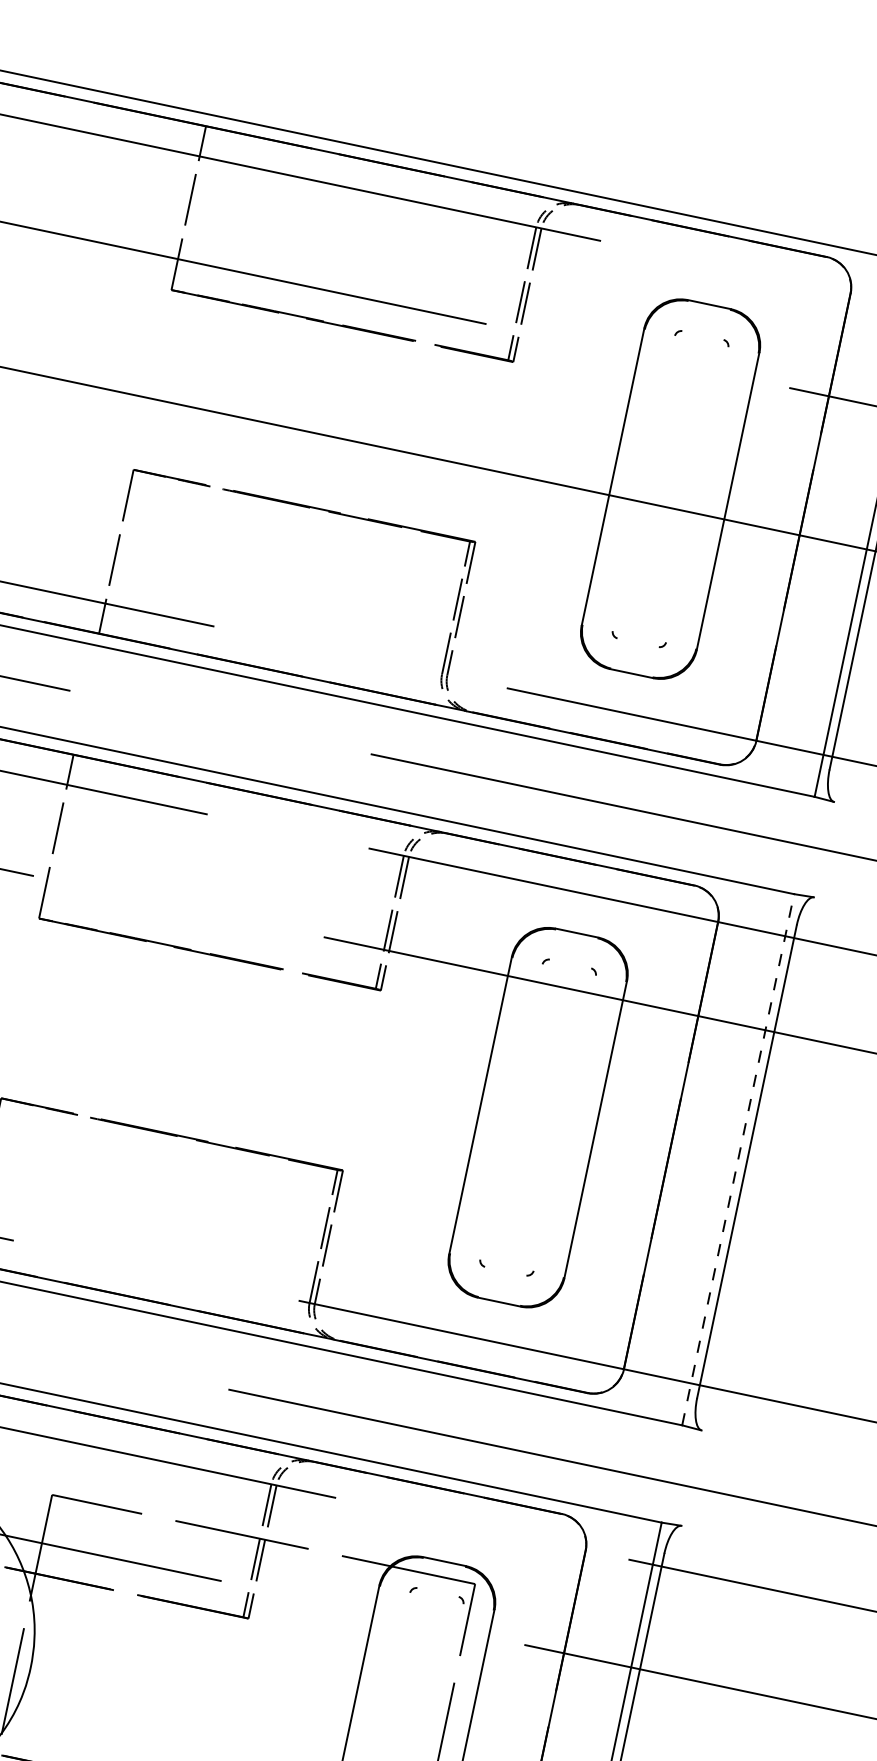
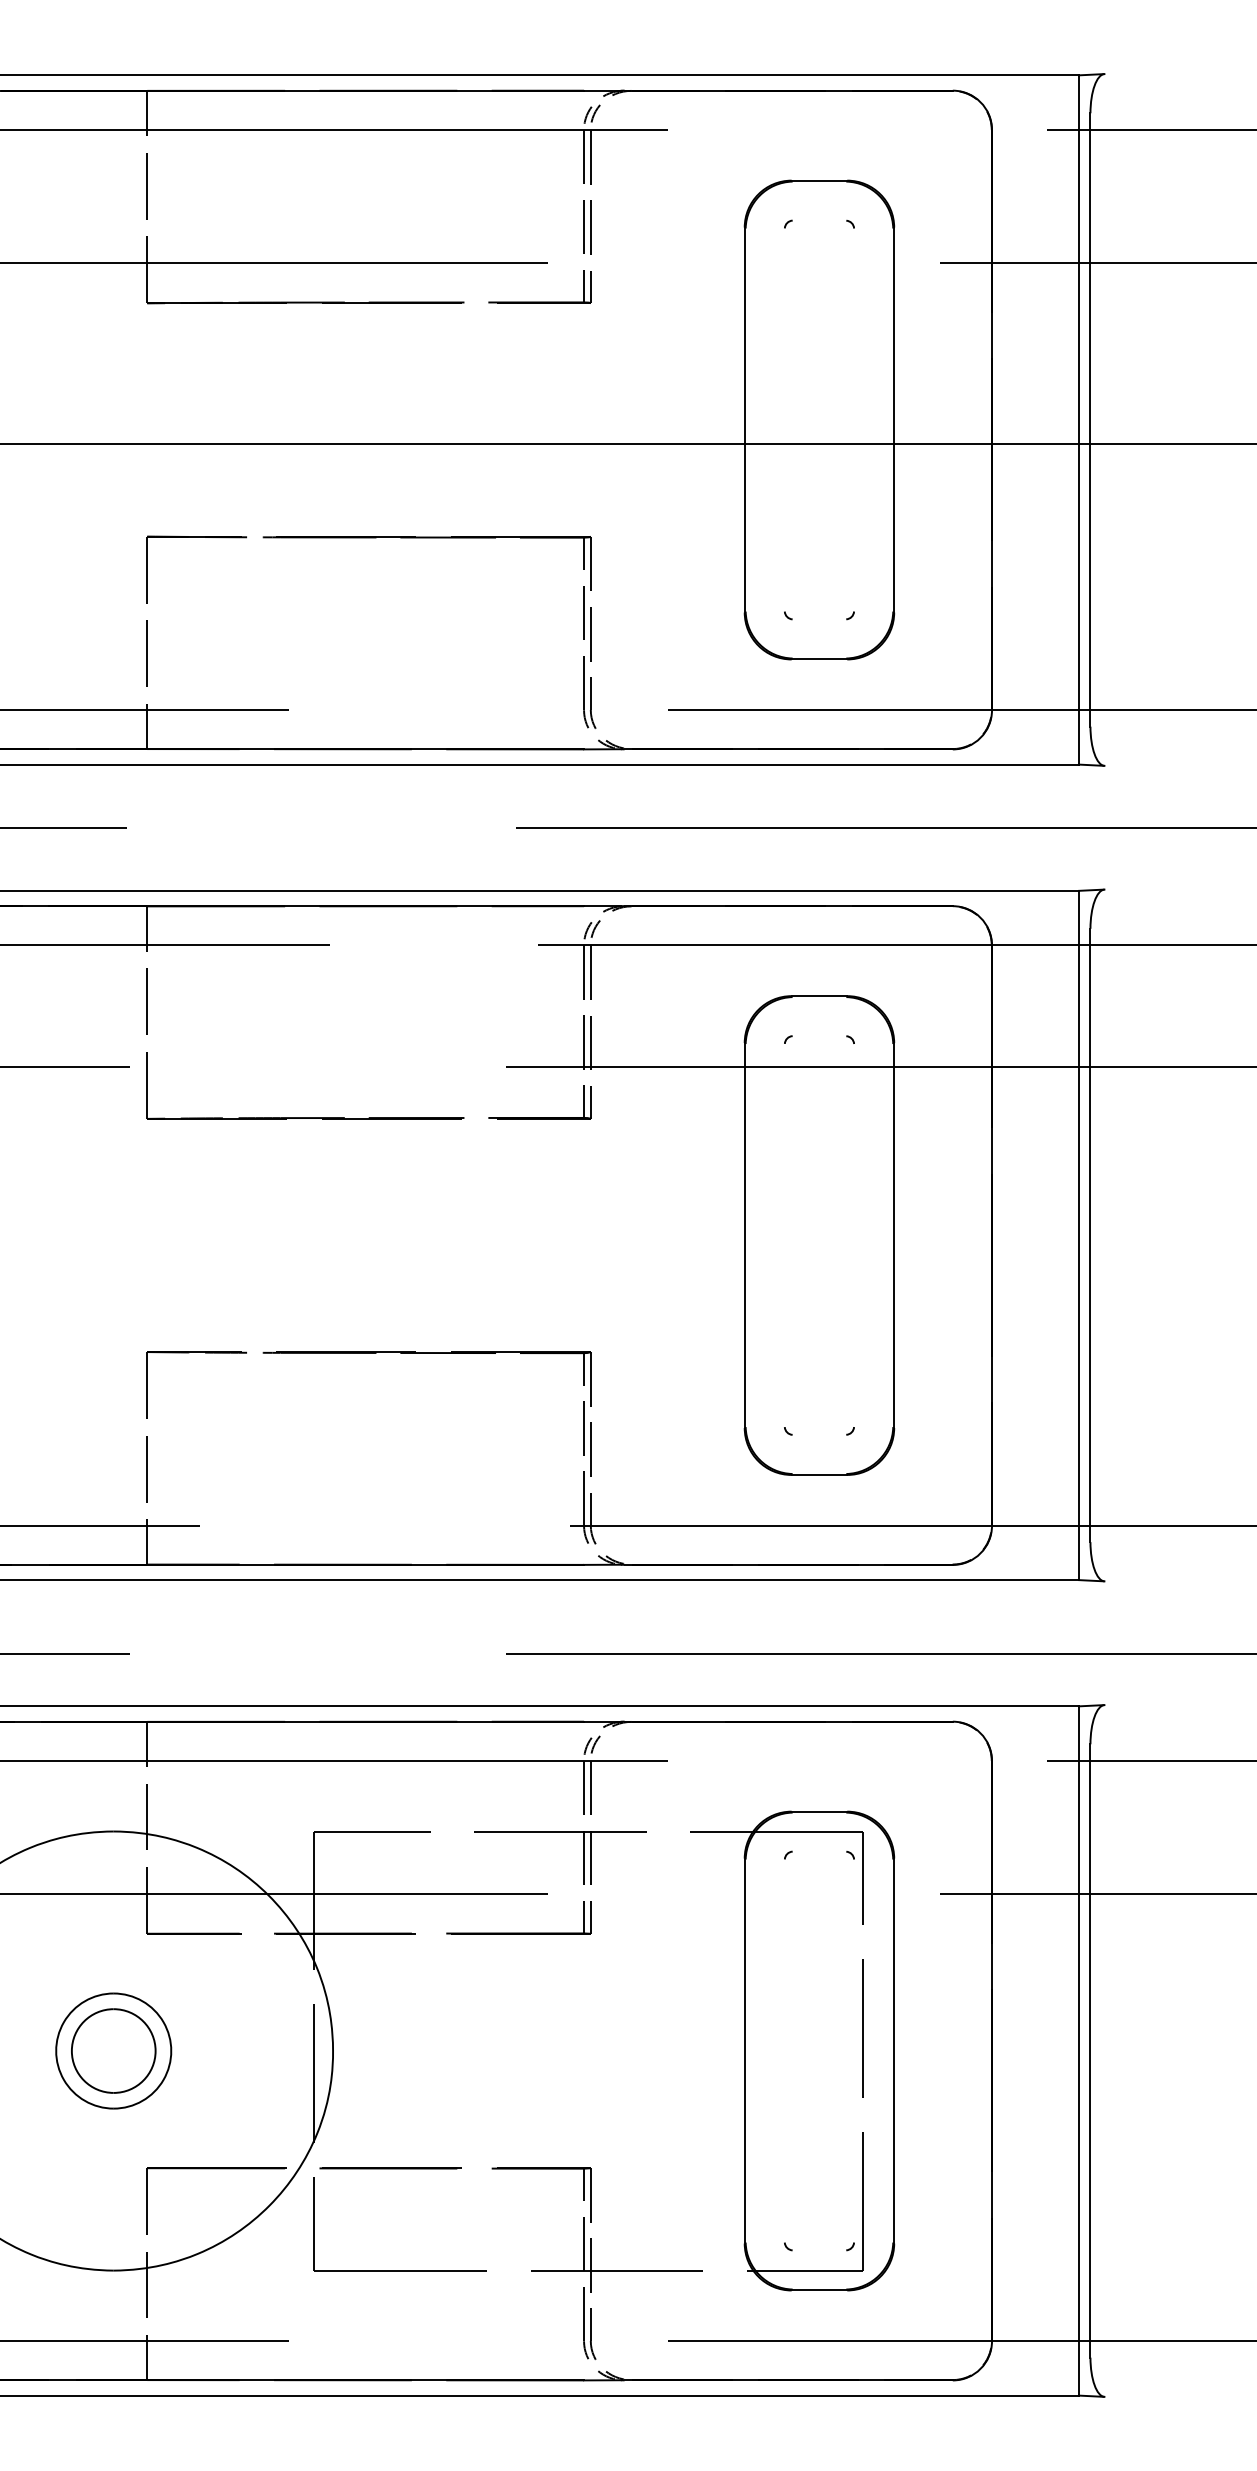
line: (738, 1159) -> (1079, 1235), dashed -> solid

